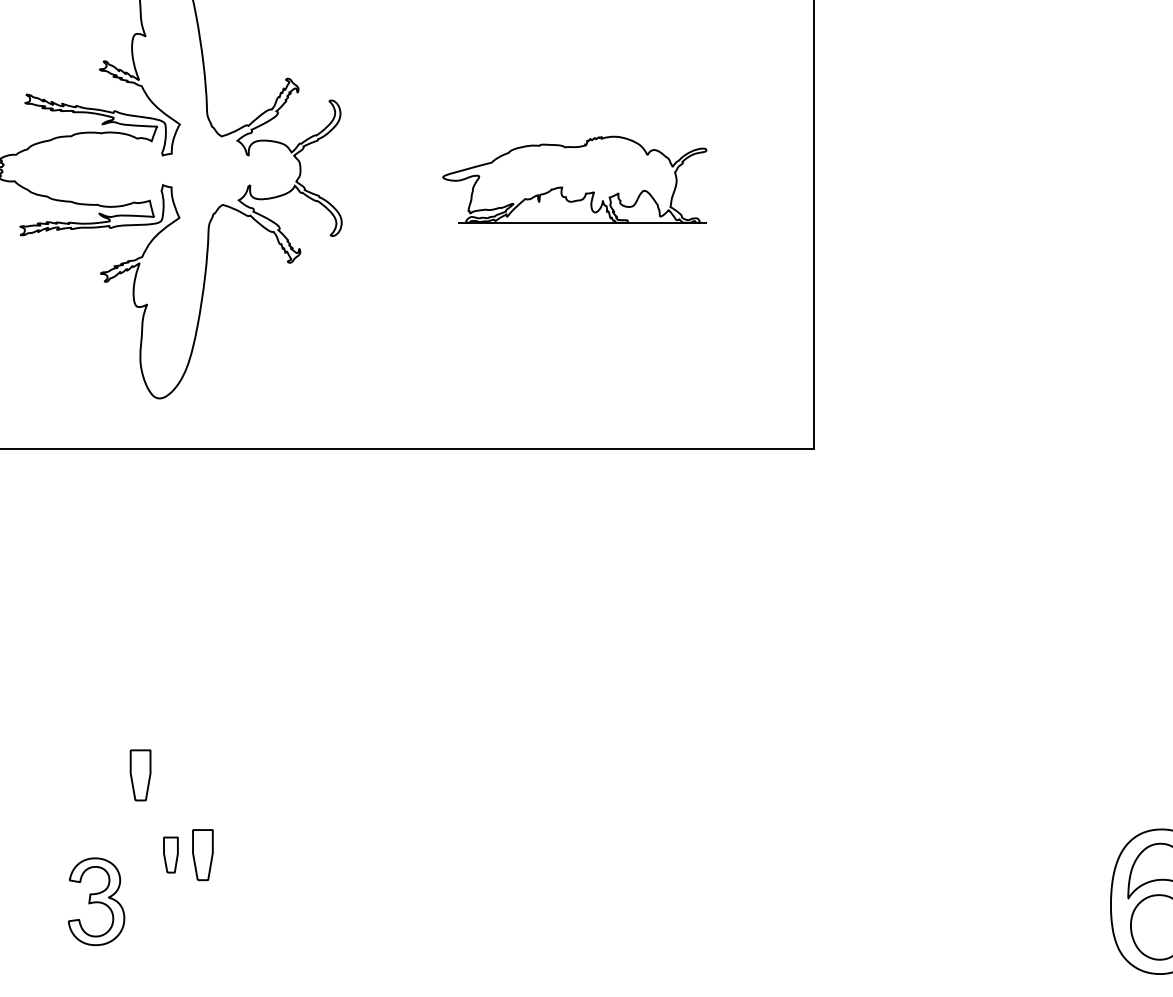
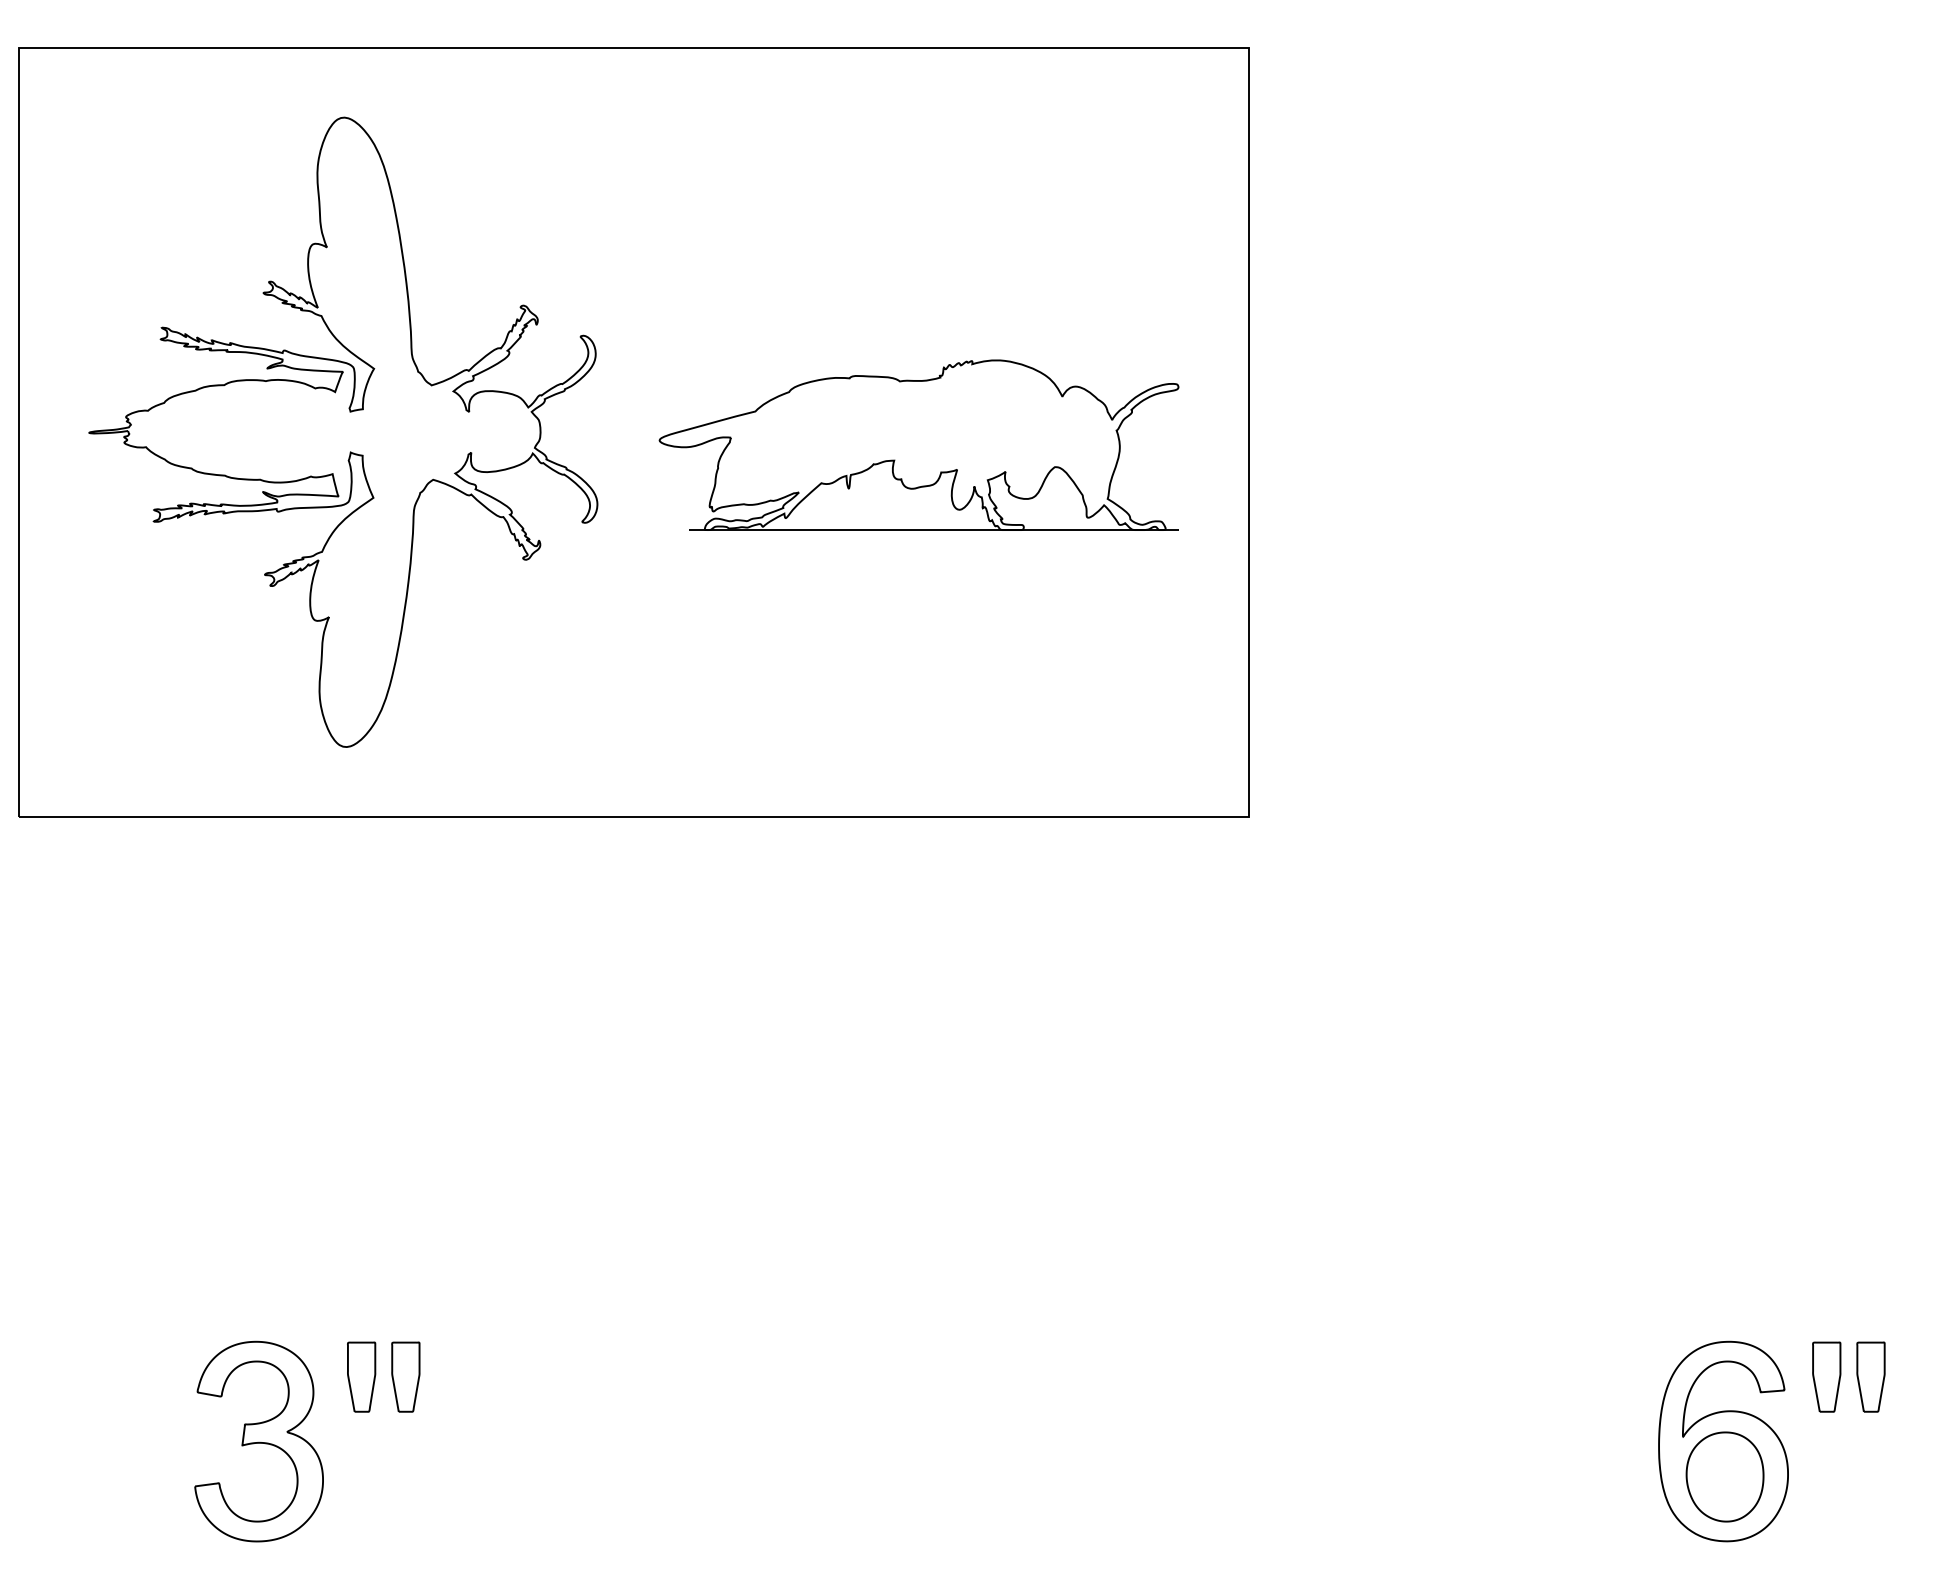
part: (574, 179) -> (918, 444), size x1.43
part: (140, 774) -> (319, 1266), removed
part: (170, 854) -> (361, 1376), size x1.43
part: (96, 901) -> (258, 1441), size x1.67

